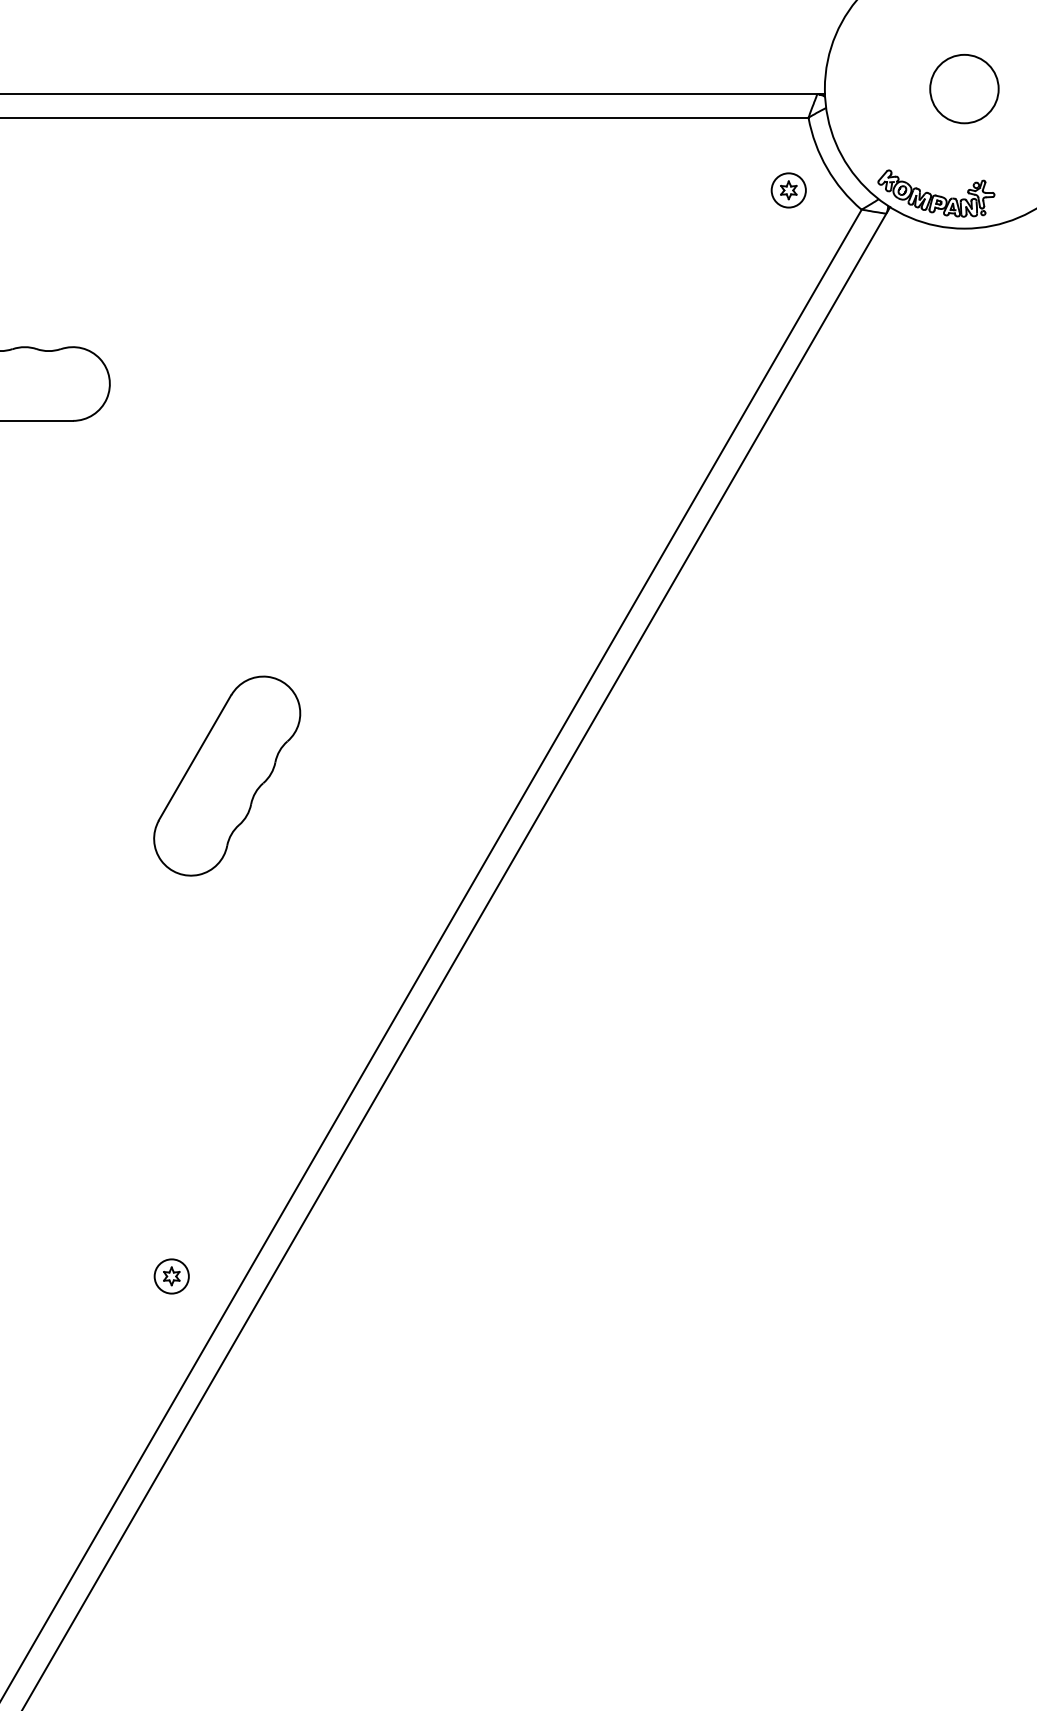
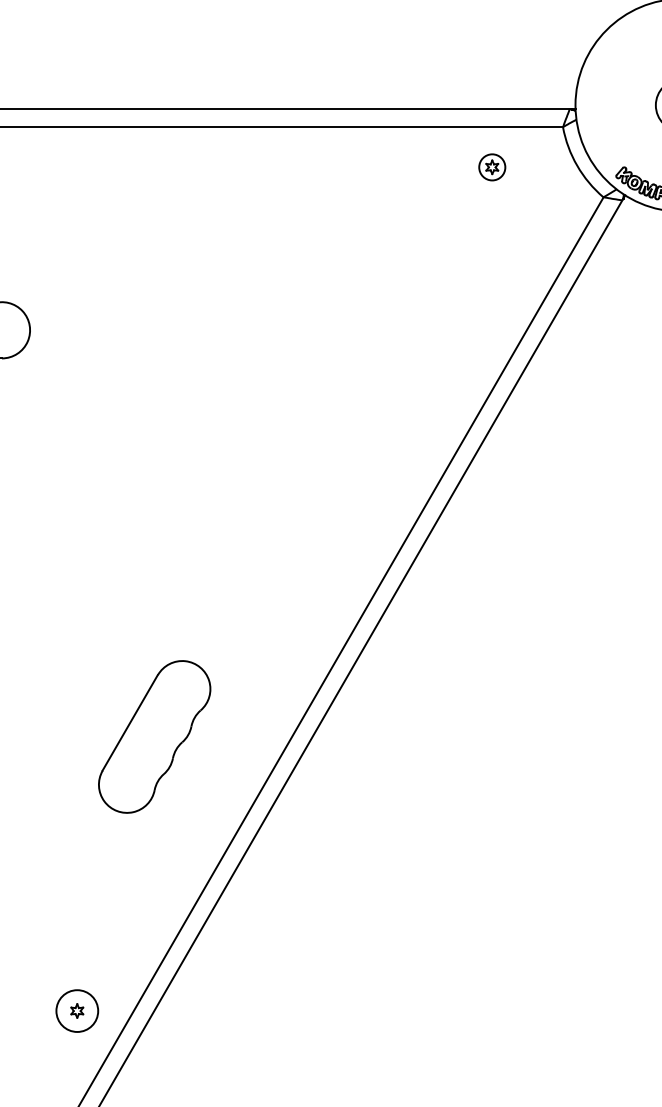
part: (788, 190) -> (492, 167), moved
part: (227, 775) -> (154, 736), moved
circle: (171, 1276) -> (77, 1011), size x1.6

